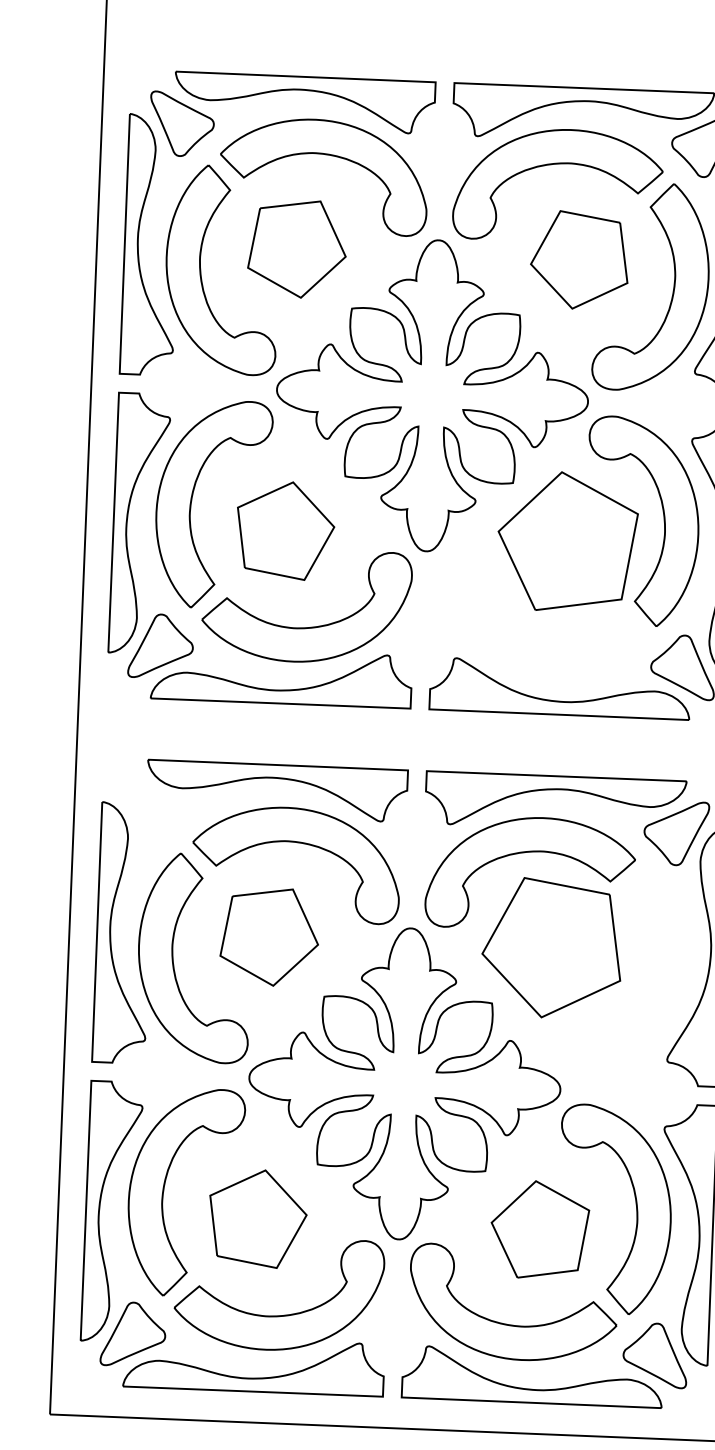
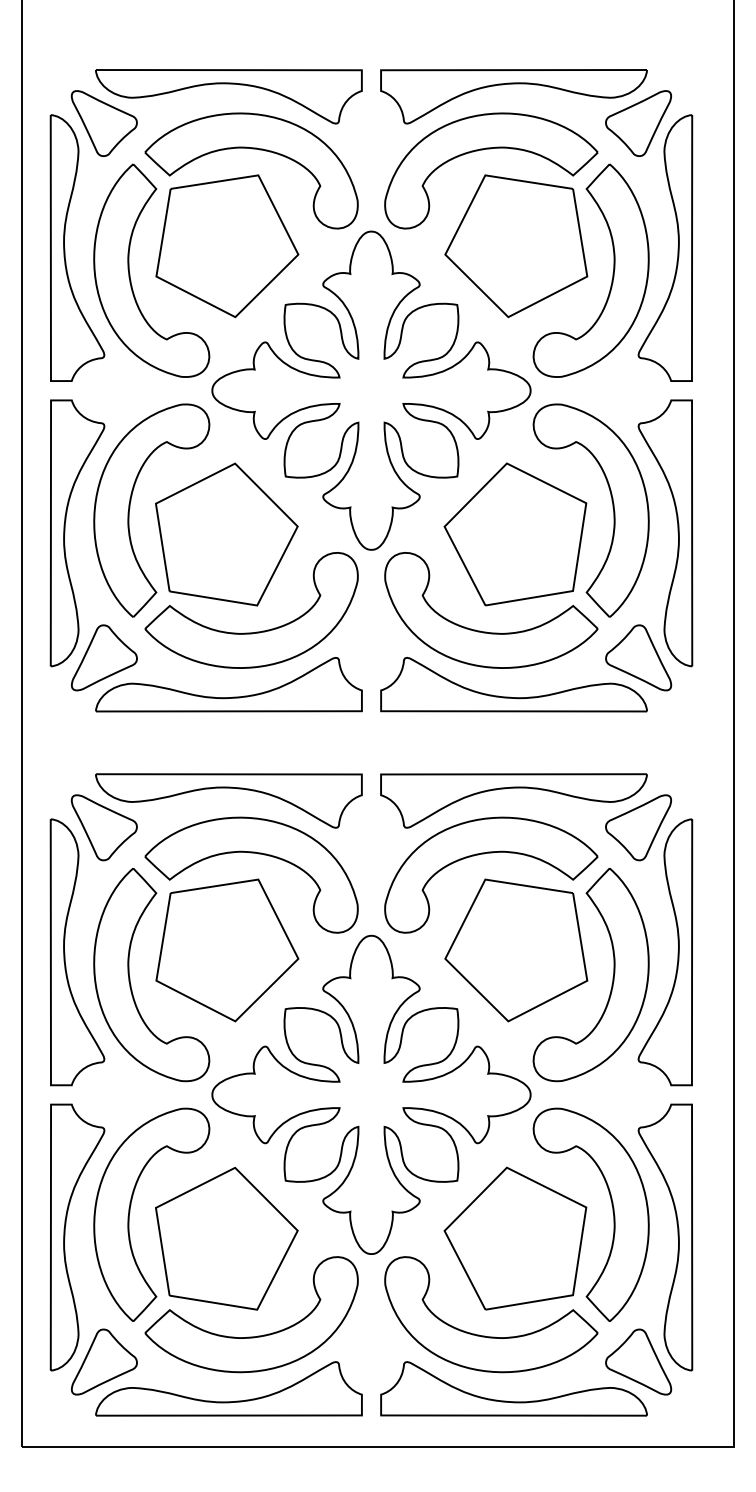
part: (297, 249) -> (227, 246), size x1.43
part: (579, 260) -> (516, 246), size x1.43
part: (285, 530) -> (226, 534), size x1.43
part: (535, 635) -> (486, 631), added
part: (153, 812) -> (103, 827), added
part: (269, 937) -> (227, 950), size x1.43
part: (644, 978) -> (612, 977), added
part: (257, 1218) -> (226, 1238), size x1.43
part: (539, 1229) -> (515, 1238), size x1.43

